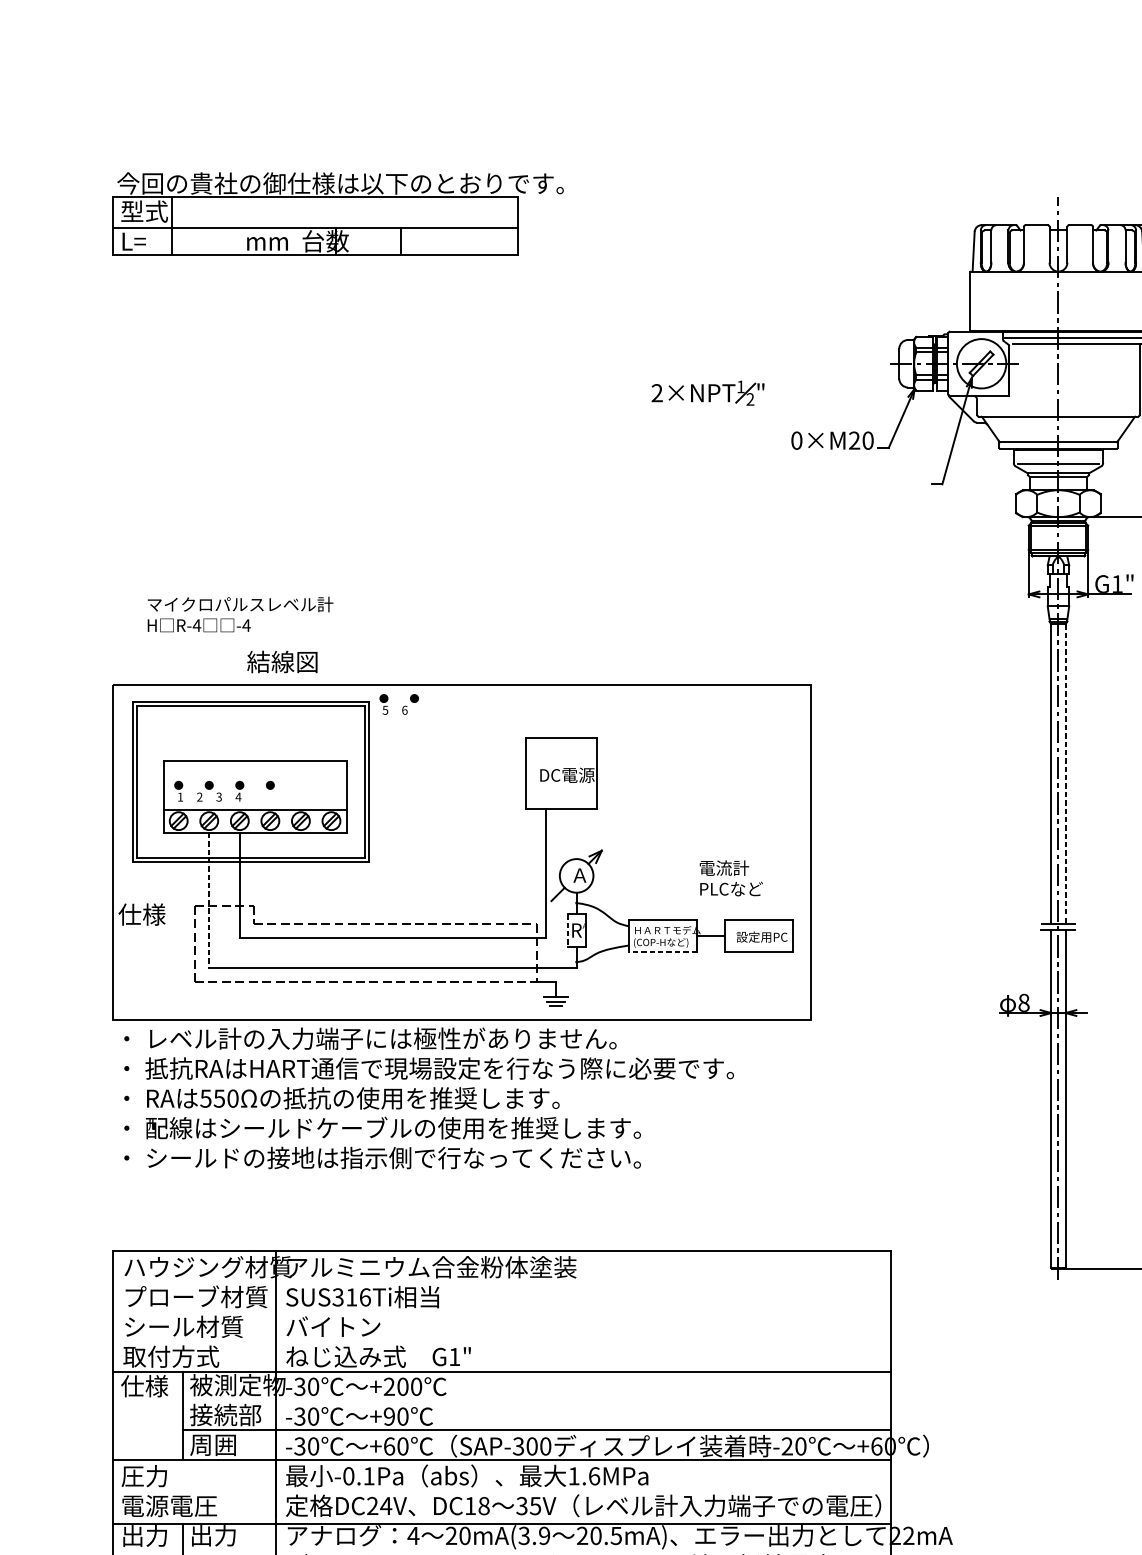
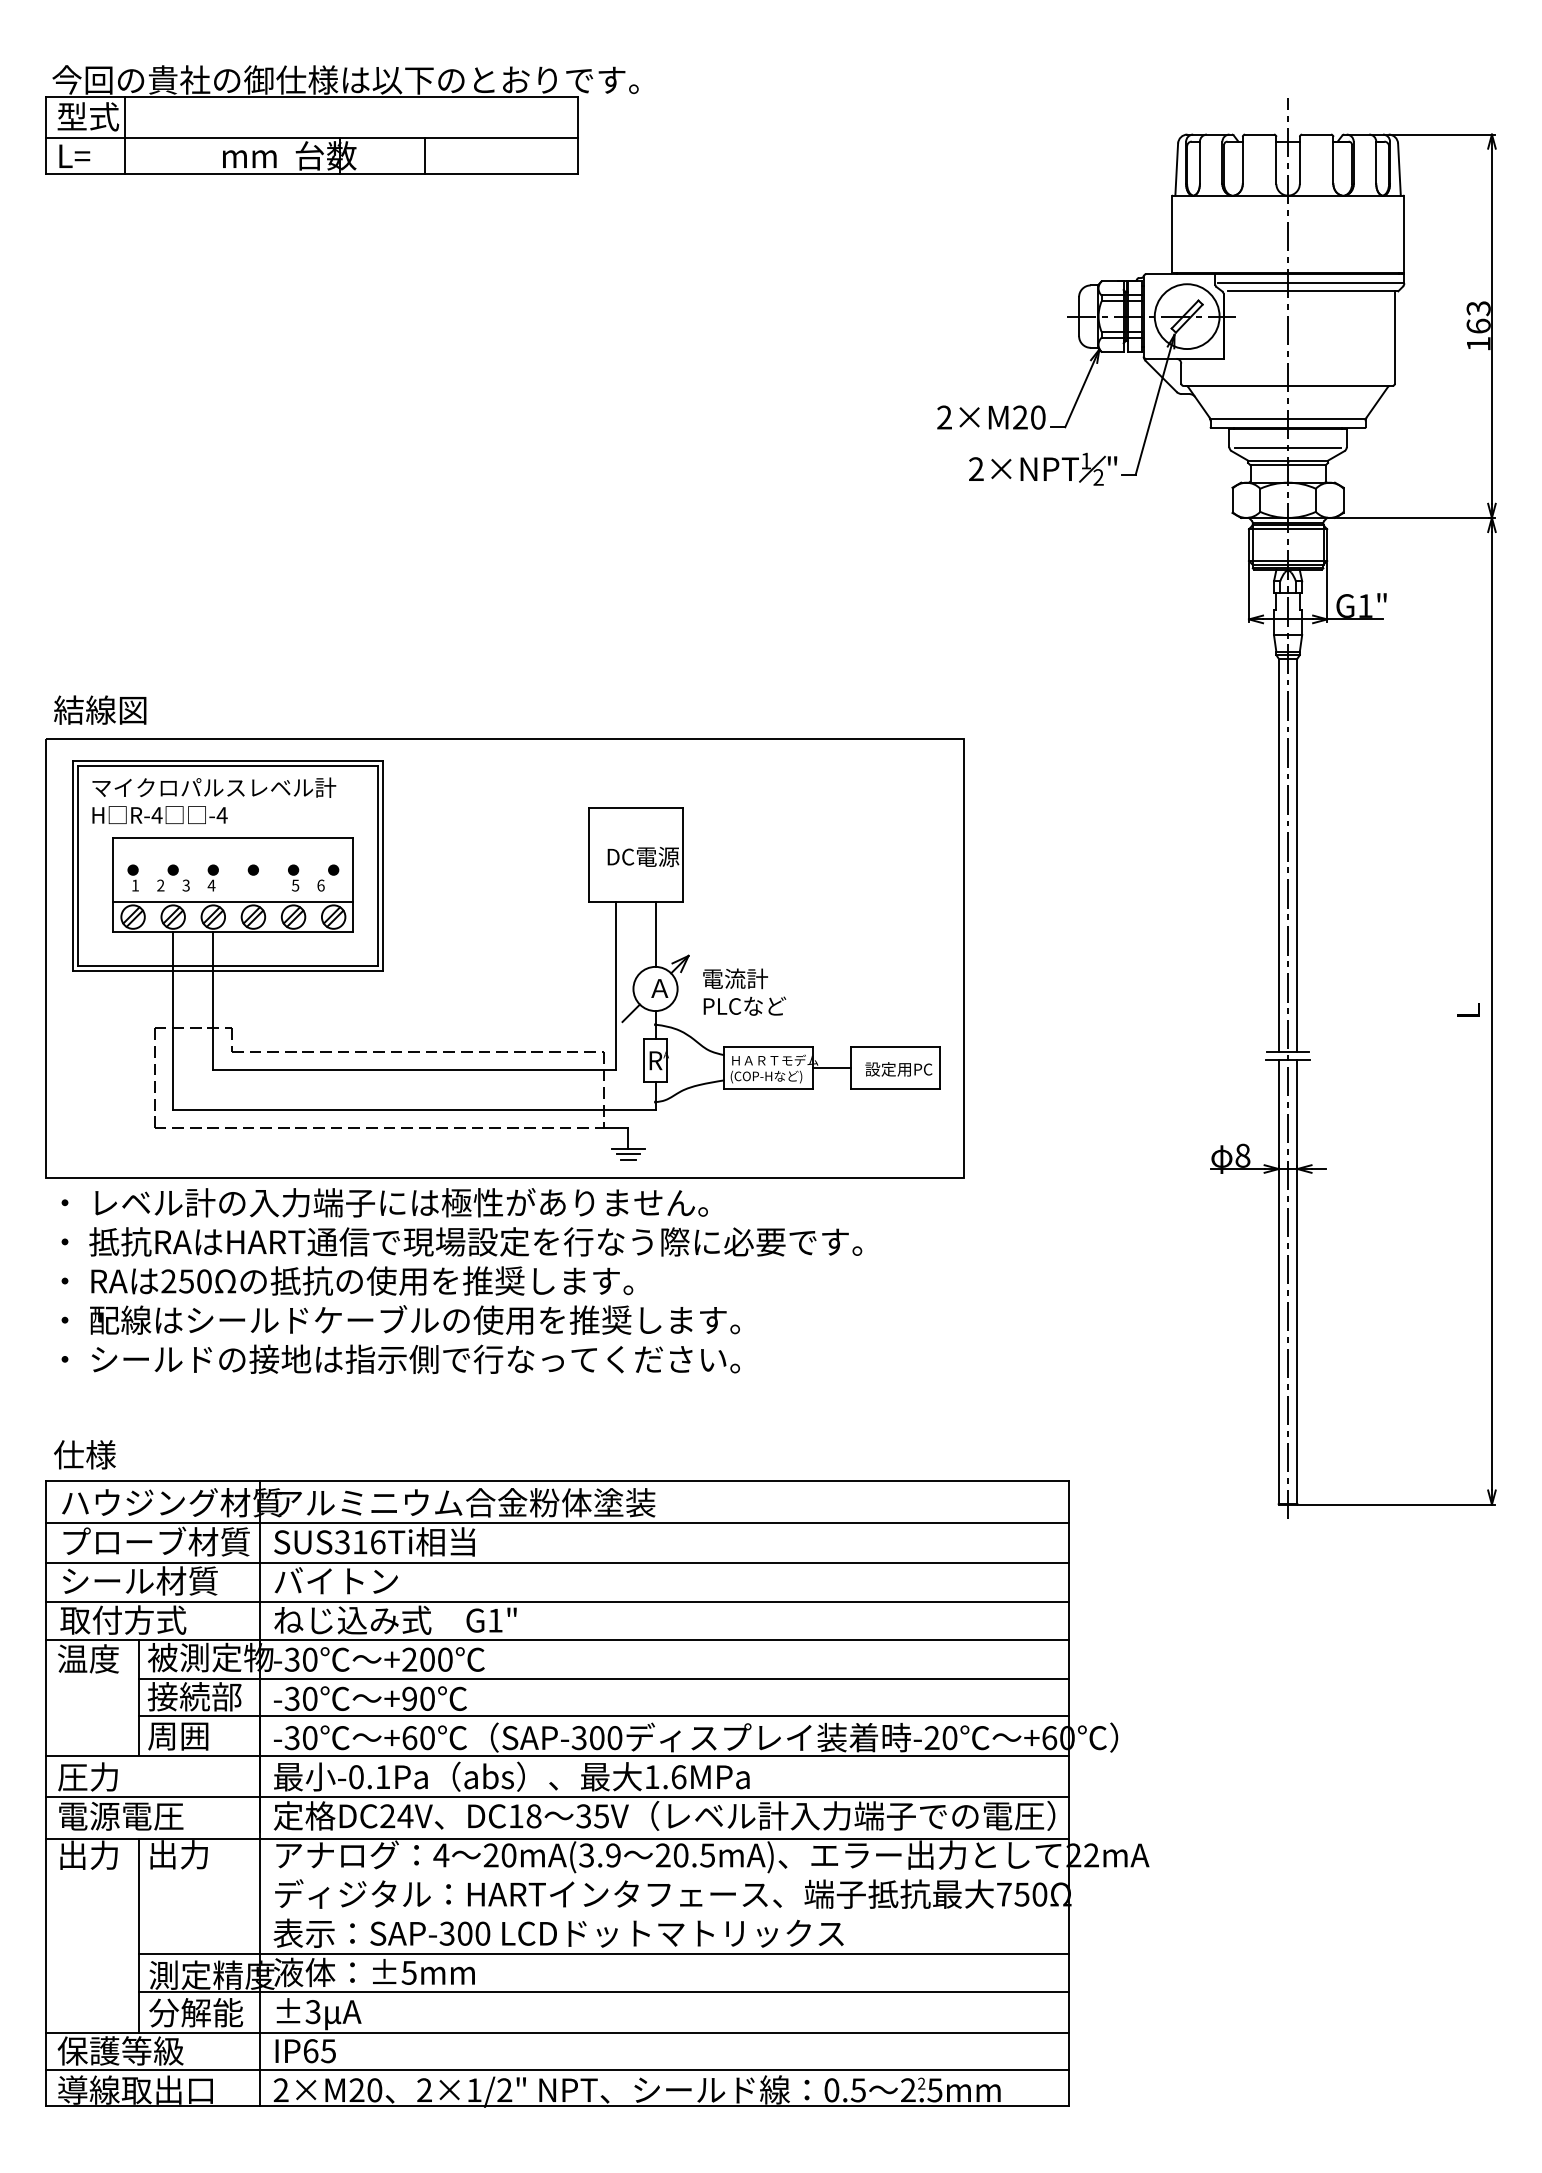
part: (708, 392) -> (1043, 468), moved
text: (796, 440) -> (944, 417), 0×M20 -> 2×M20
text: (240, 614) -> (214, 800), moved
text: (282, 661) -> (100, 709), moved
part: (402, 707) -> (318, 881), moved
line: (1065, 774) -> (1297, 855), dashed -> solid
line: (576, 833) -> (655, 933), added
text: (731, 877) -> (744, 991), moved
line: (209, 900) -> (173, 1021), dashed -> solid
text: (141, 914) -> (84, 1454), moved
line: (567, 931) -> (643, 1061), dashed -> solid
line: (662, 951) -> (768, 1088), dashed -> solid
text: (205, 1098) -> (168, 1281), 550 -> 250
line: (501, 1282) -> (557, 1522), added
line: (501, 1313) -> (557, 1563), added
line: (501, 1343) -> (557, 1602), added
text: (144, 1385) -> (88, 1658), 仕様 -> 温度
line: (537, 1401) -> (603, 1679), added
line: (501, 1491) -> (557, 1797), added

